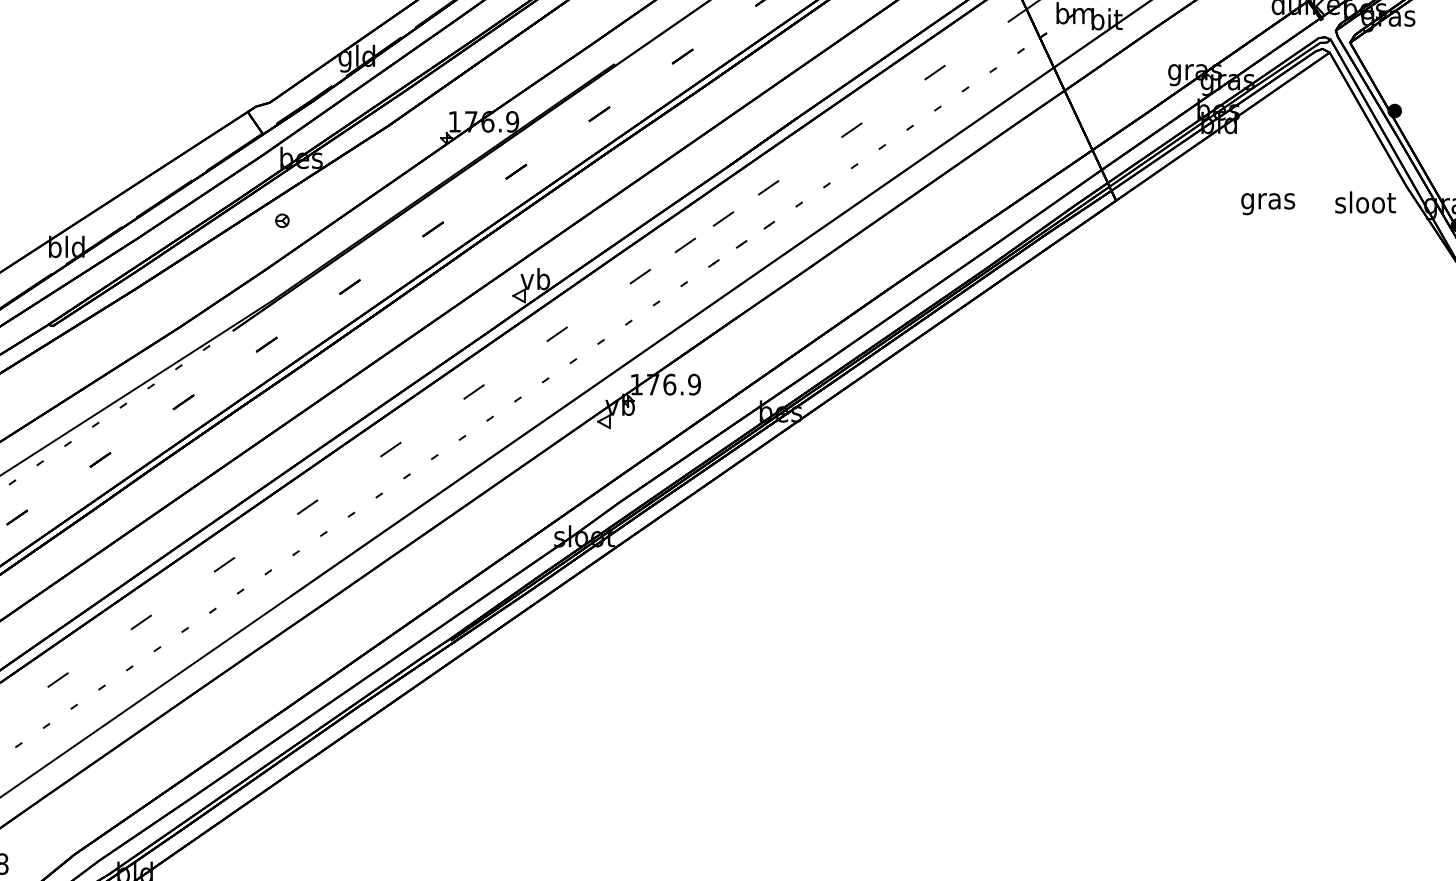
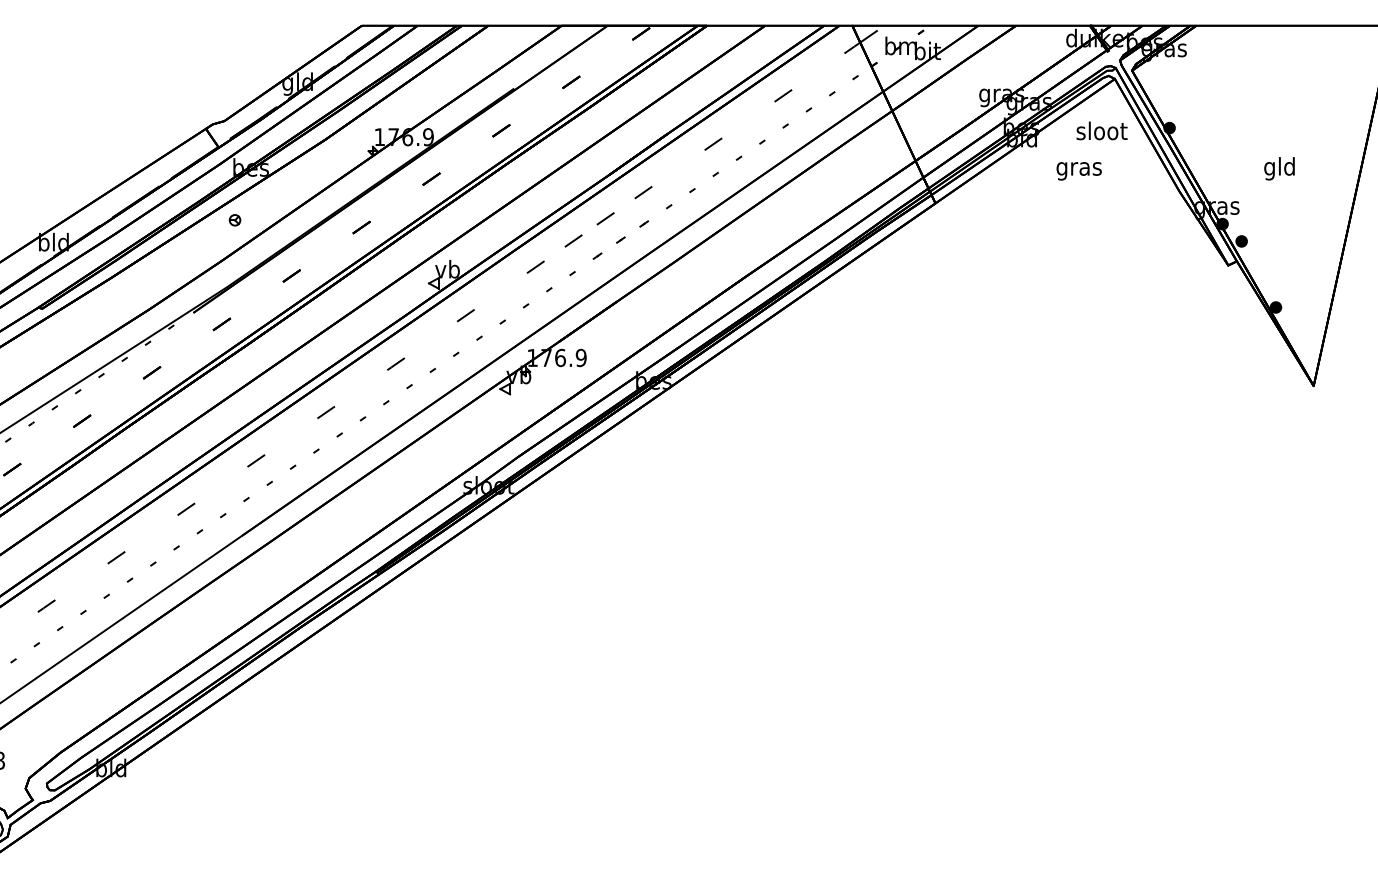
text: (1364, 201) -> (1101, 130), moved
text: (1267, 204) -> (1078, 171), moved

